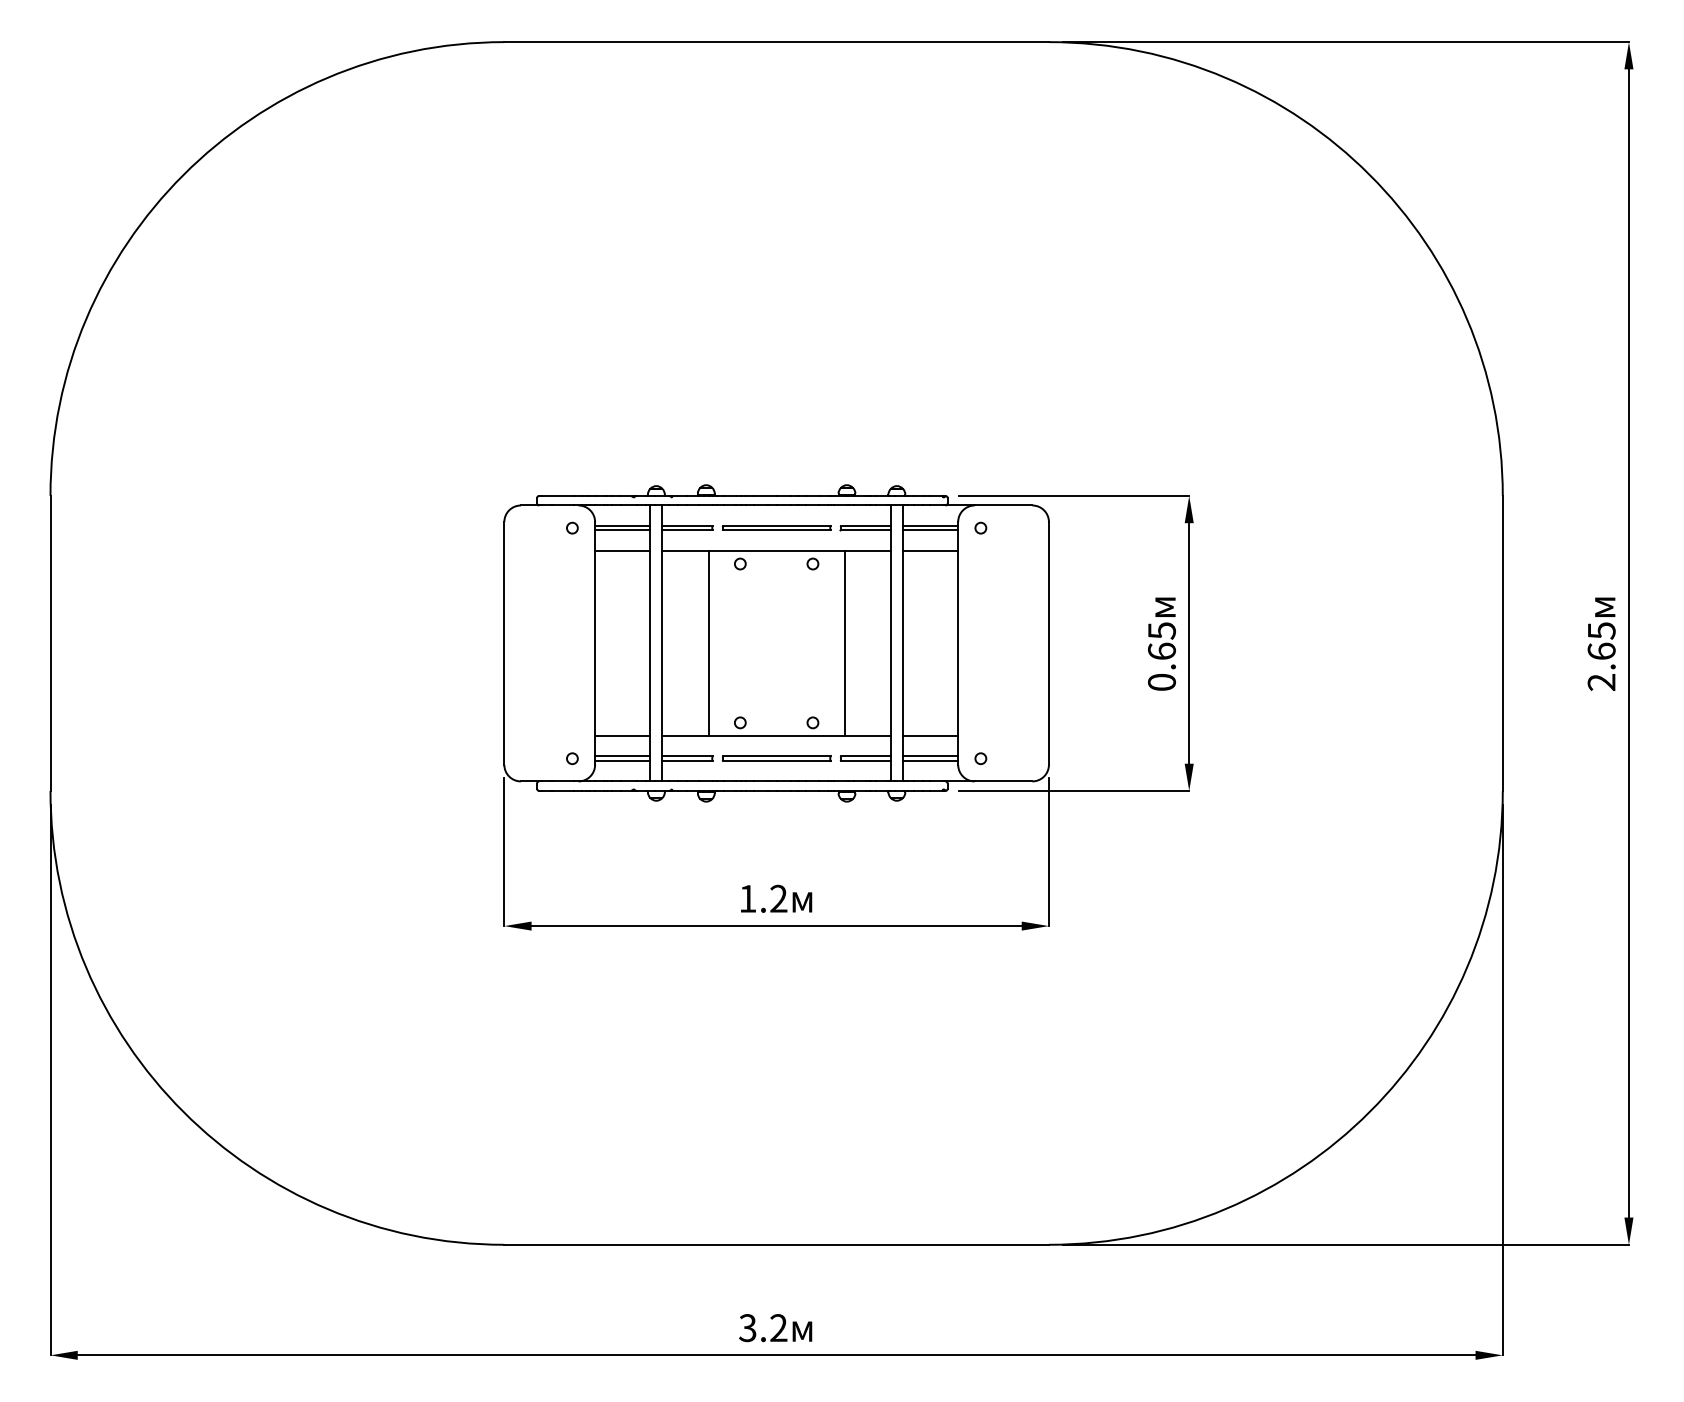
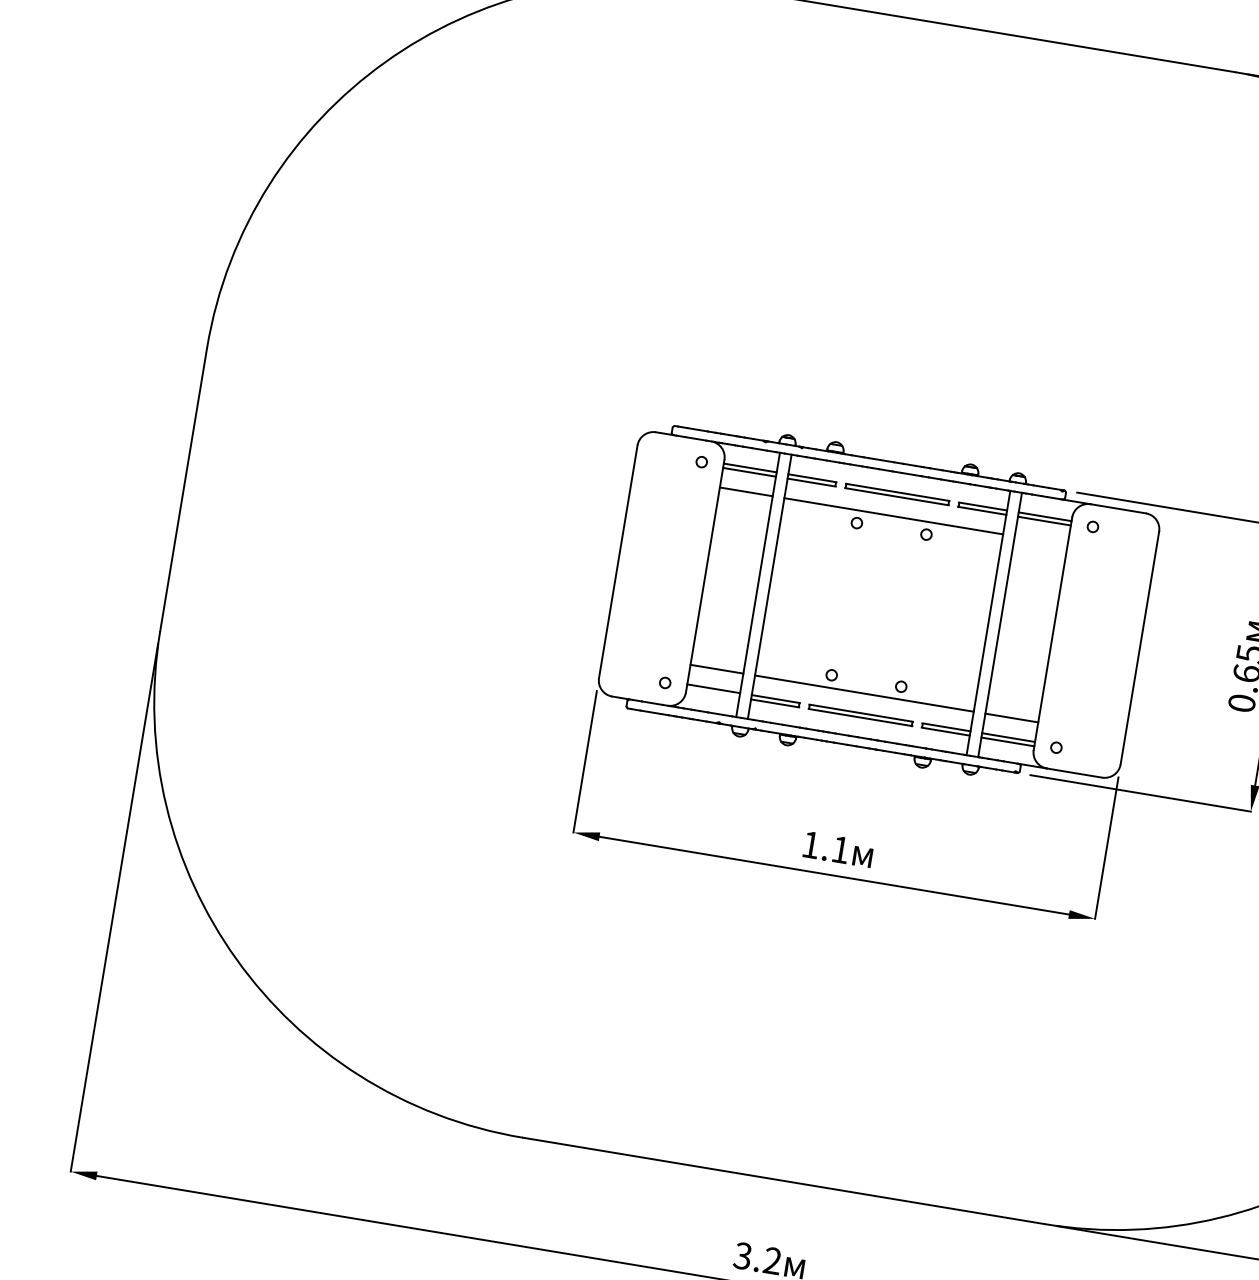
line: (930, 550) -> (1041, 540), removed
line: (708, 643) -> (813, 594), removed
line: (844, 643) -> (944, 615), removed
line: (622, 761) -> (712, 693), removed
text: (778, 898) -> (840, 849), 1.2 -> 1.1

